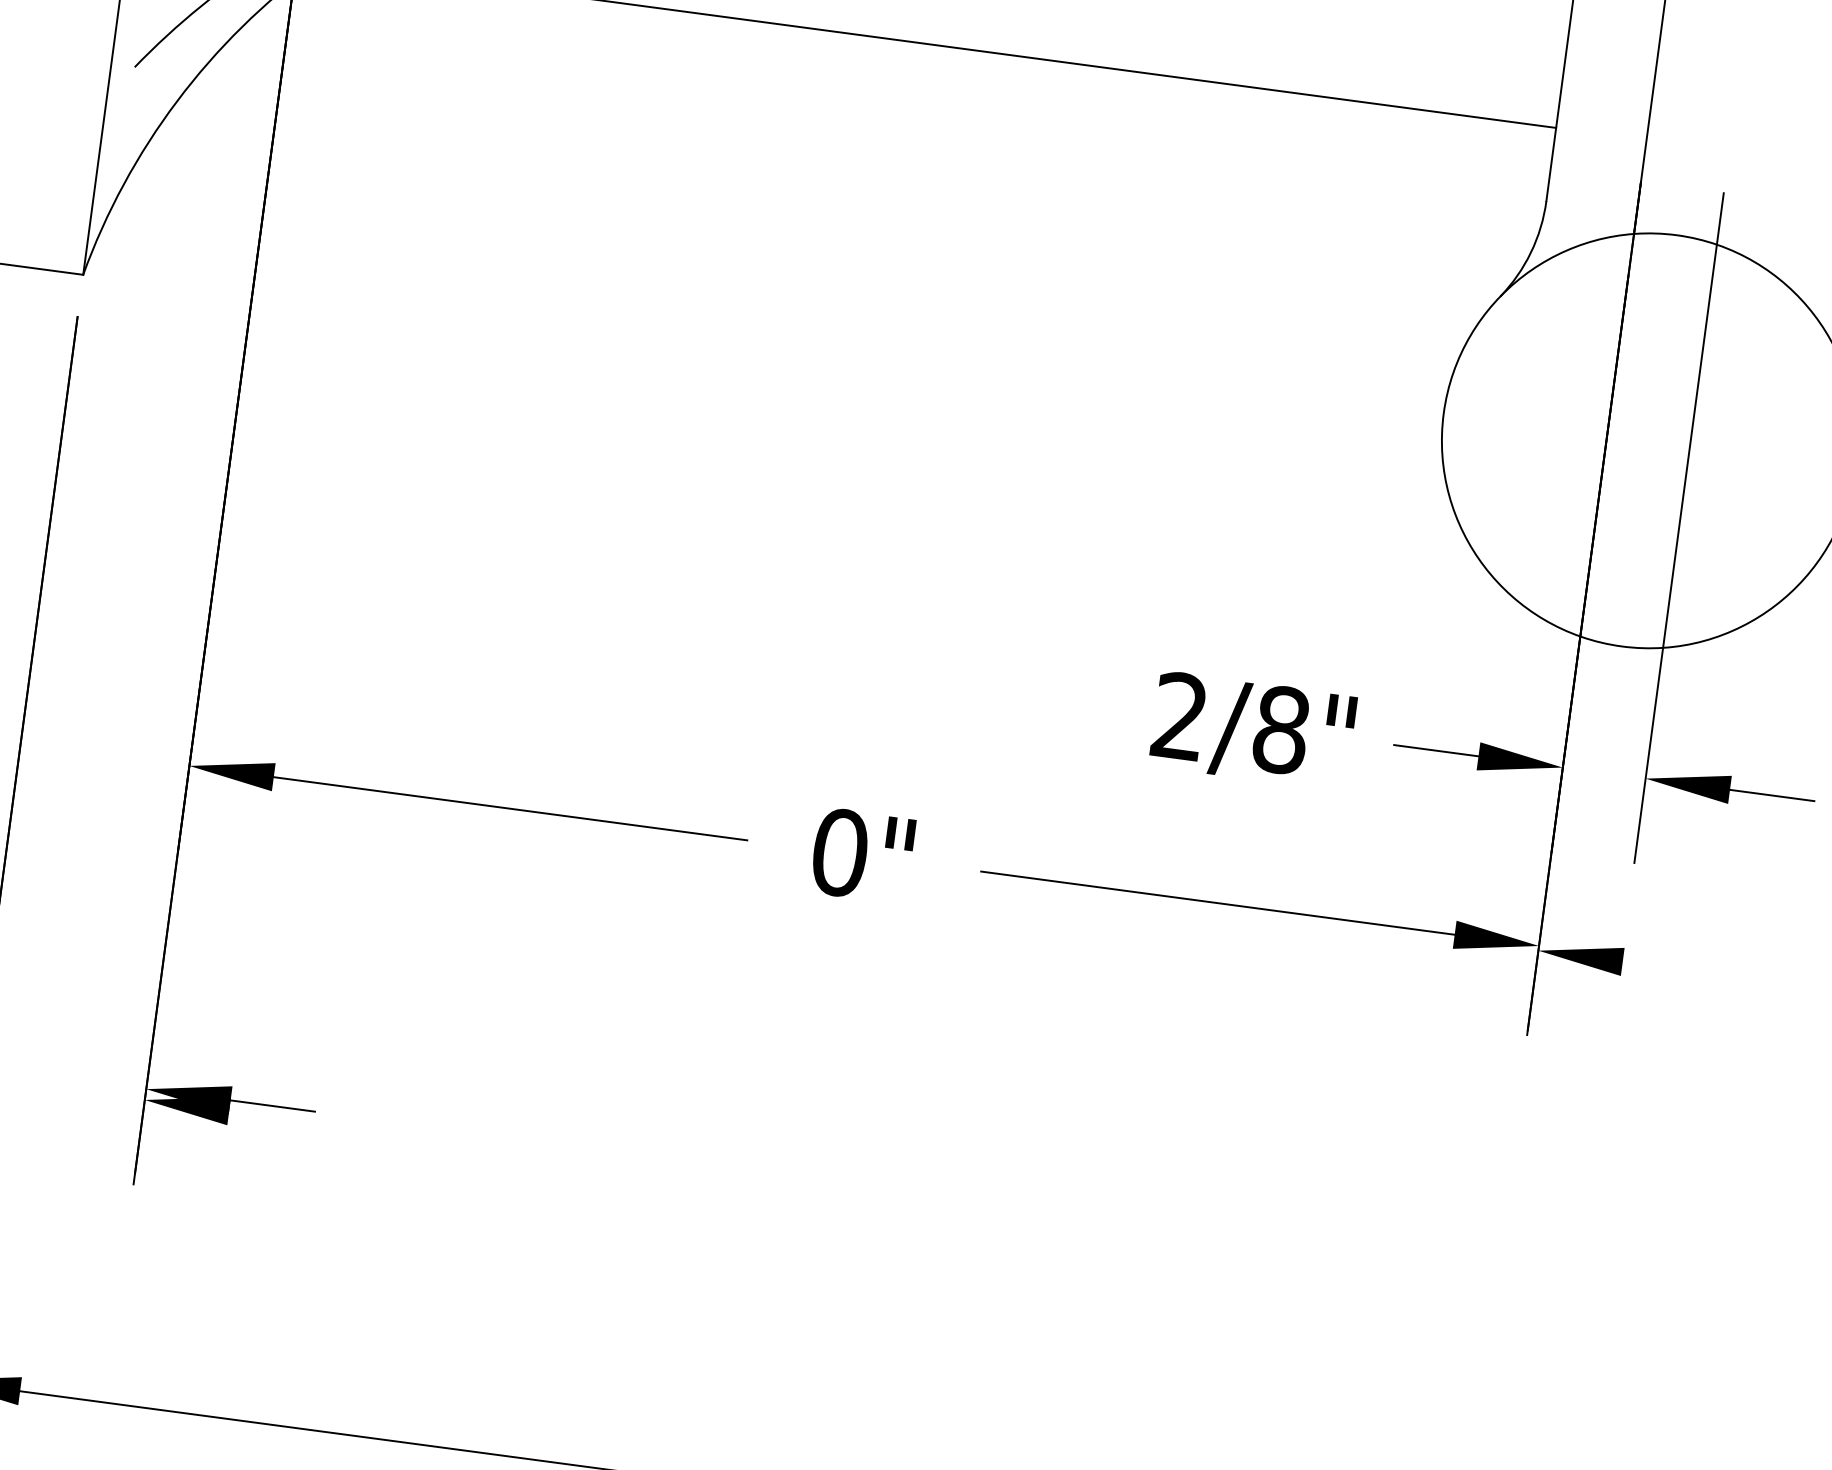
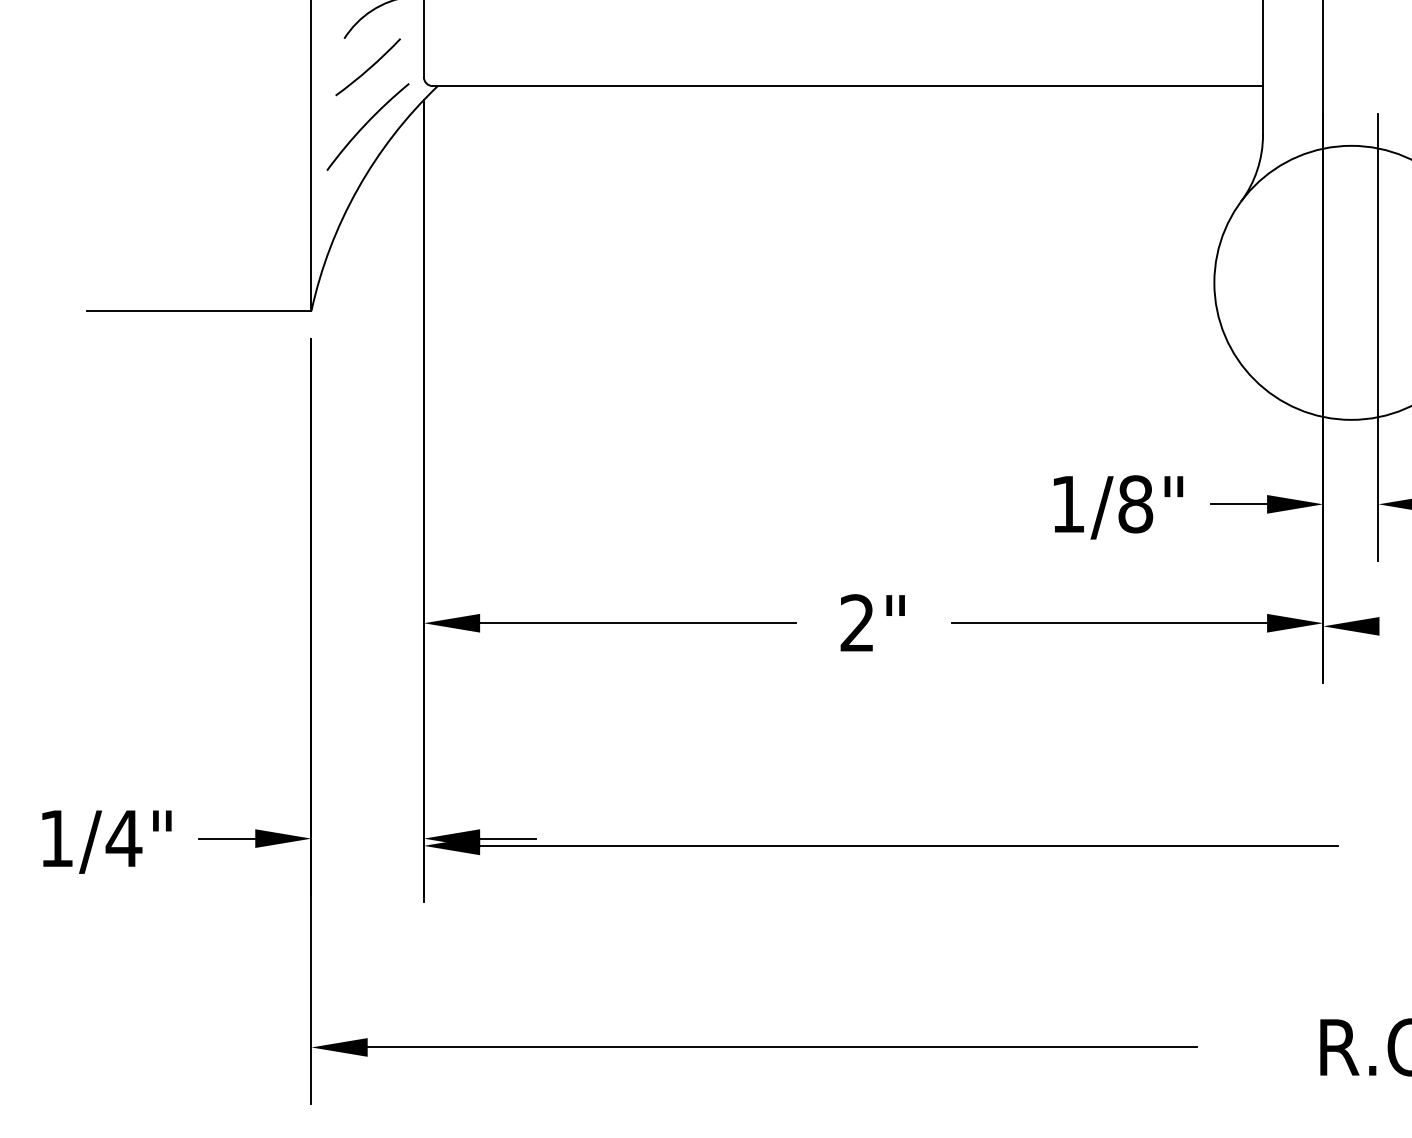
text: (1179, 715) -> (1067, 503), 2/8" -> 1/8"
text: (840, 853) -> (857, 623), 0" -> 2"
line: (872, 1196) -> (908, 845), added

